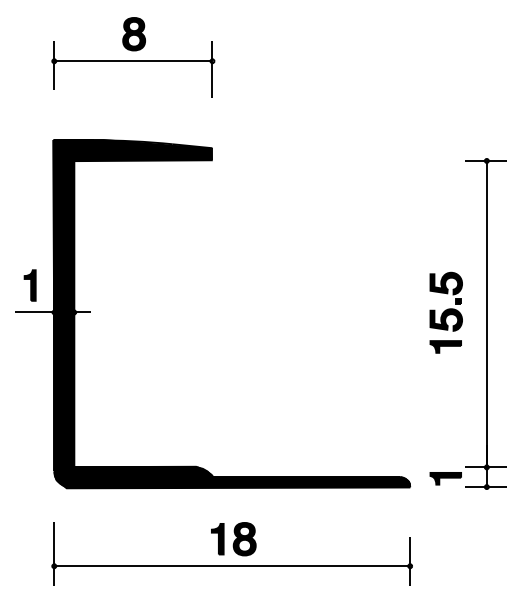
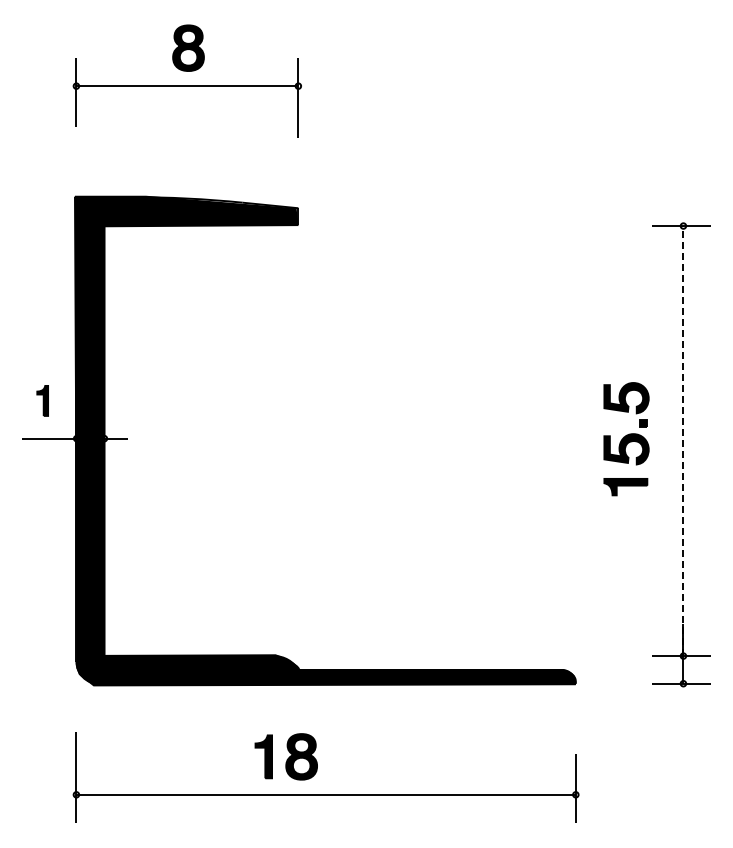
part: (30, 285) -> (42, 400), size x0.7
line: (486, 313) -> (683, 440), solid -> dashed
part: (445, 479) -> (625, 672), removed
part: (233, 538) -> (285, 756), moved

